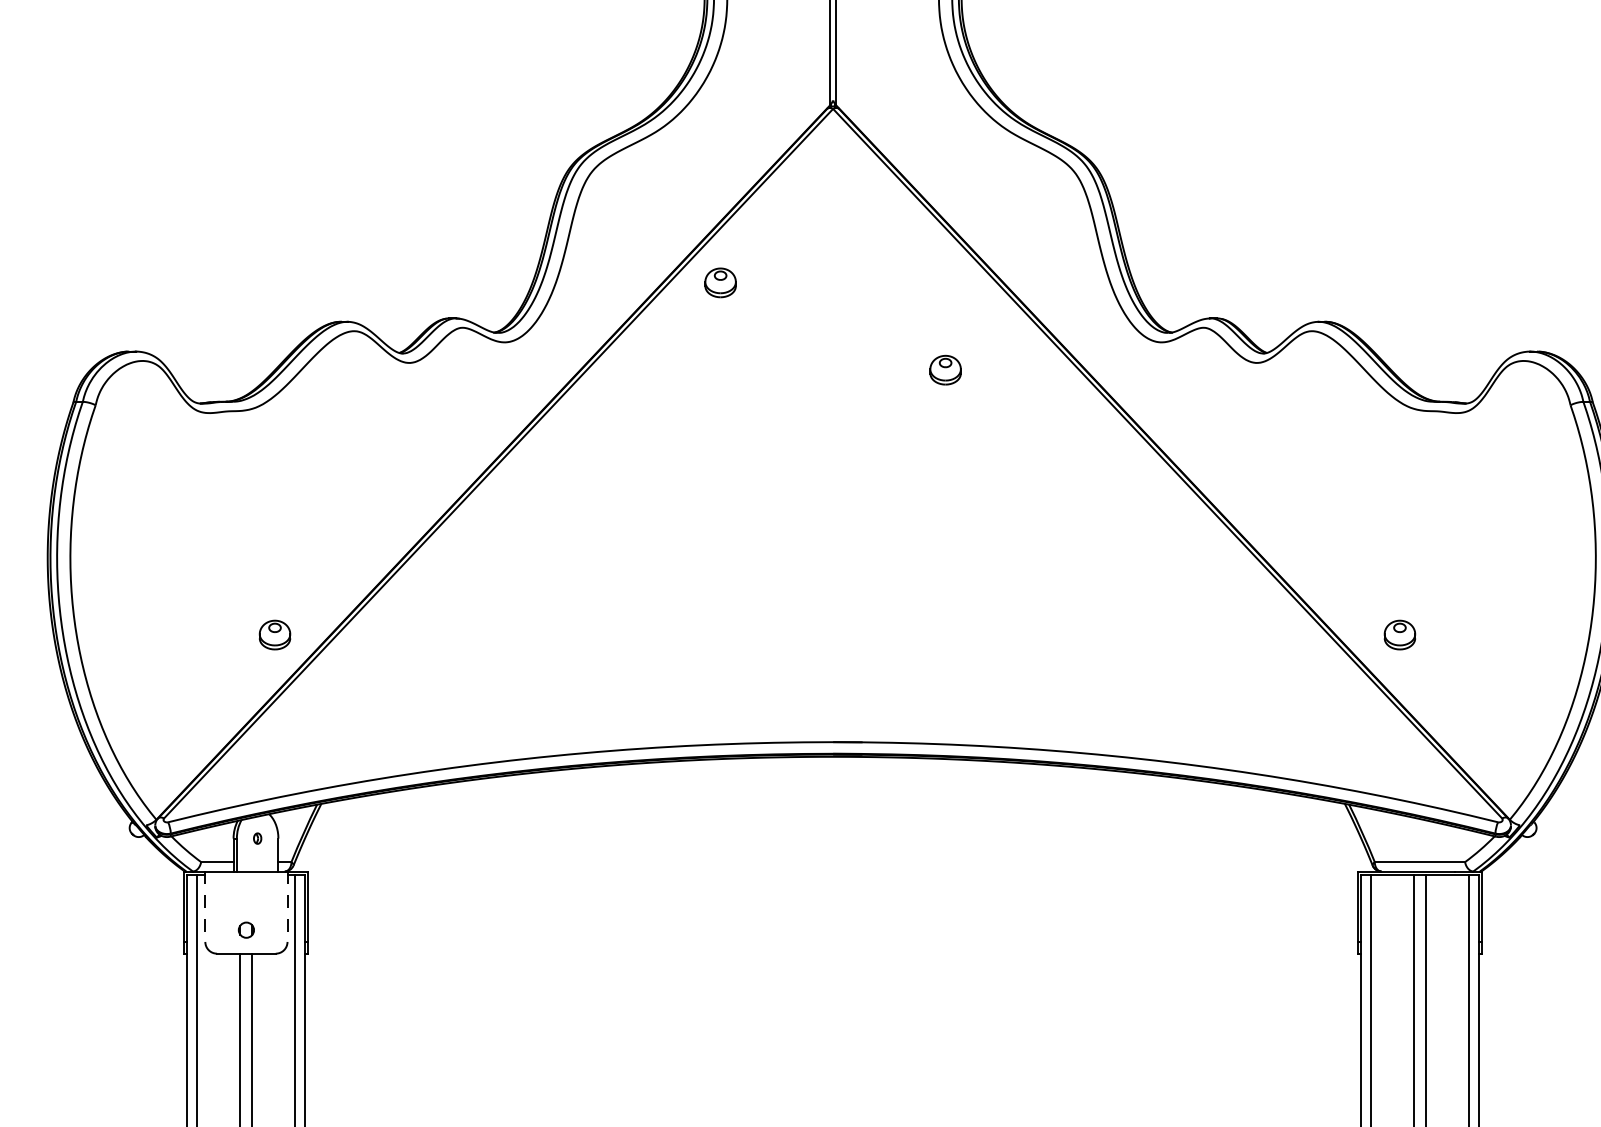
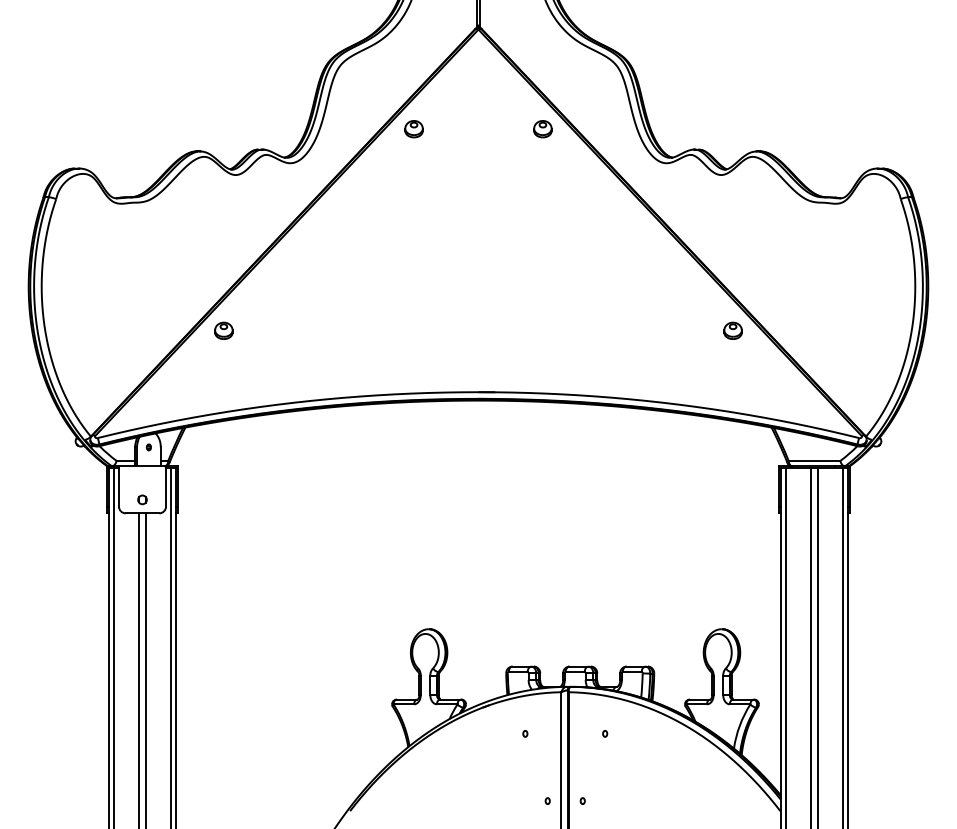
part: (944, 370) -> (542, 129), moved
part: (274, 634) -> (223, 330), moved
part: (1398, 634) -> (732, 330), moved
line: (204, 906) -> (118, 486), dashed -> solid
line: (288, 906) -> (166, 486), dashed -> solid

